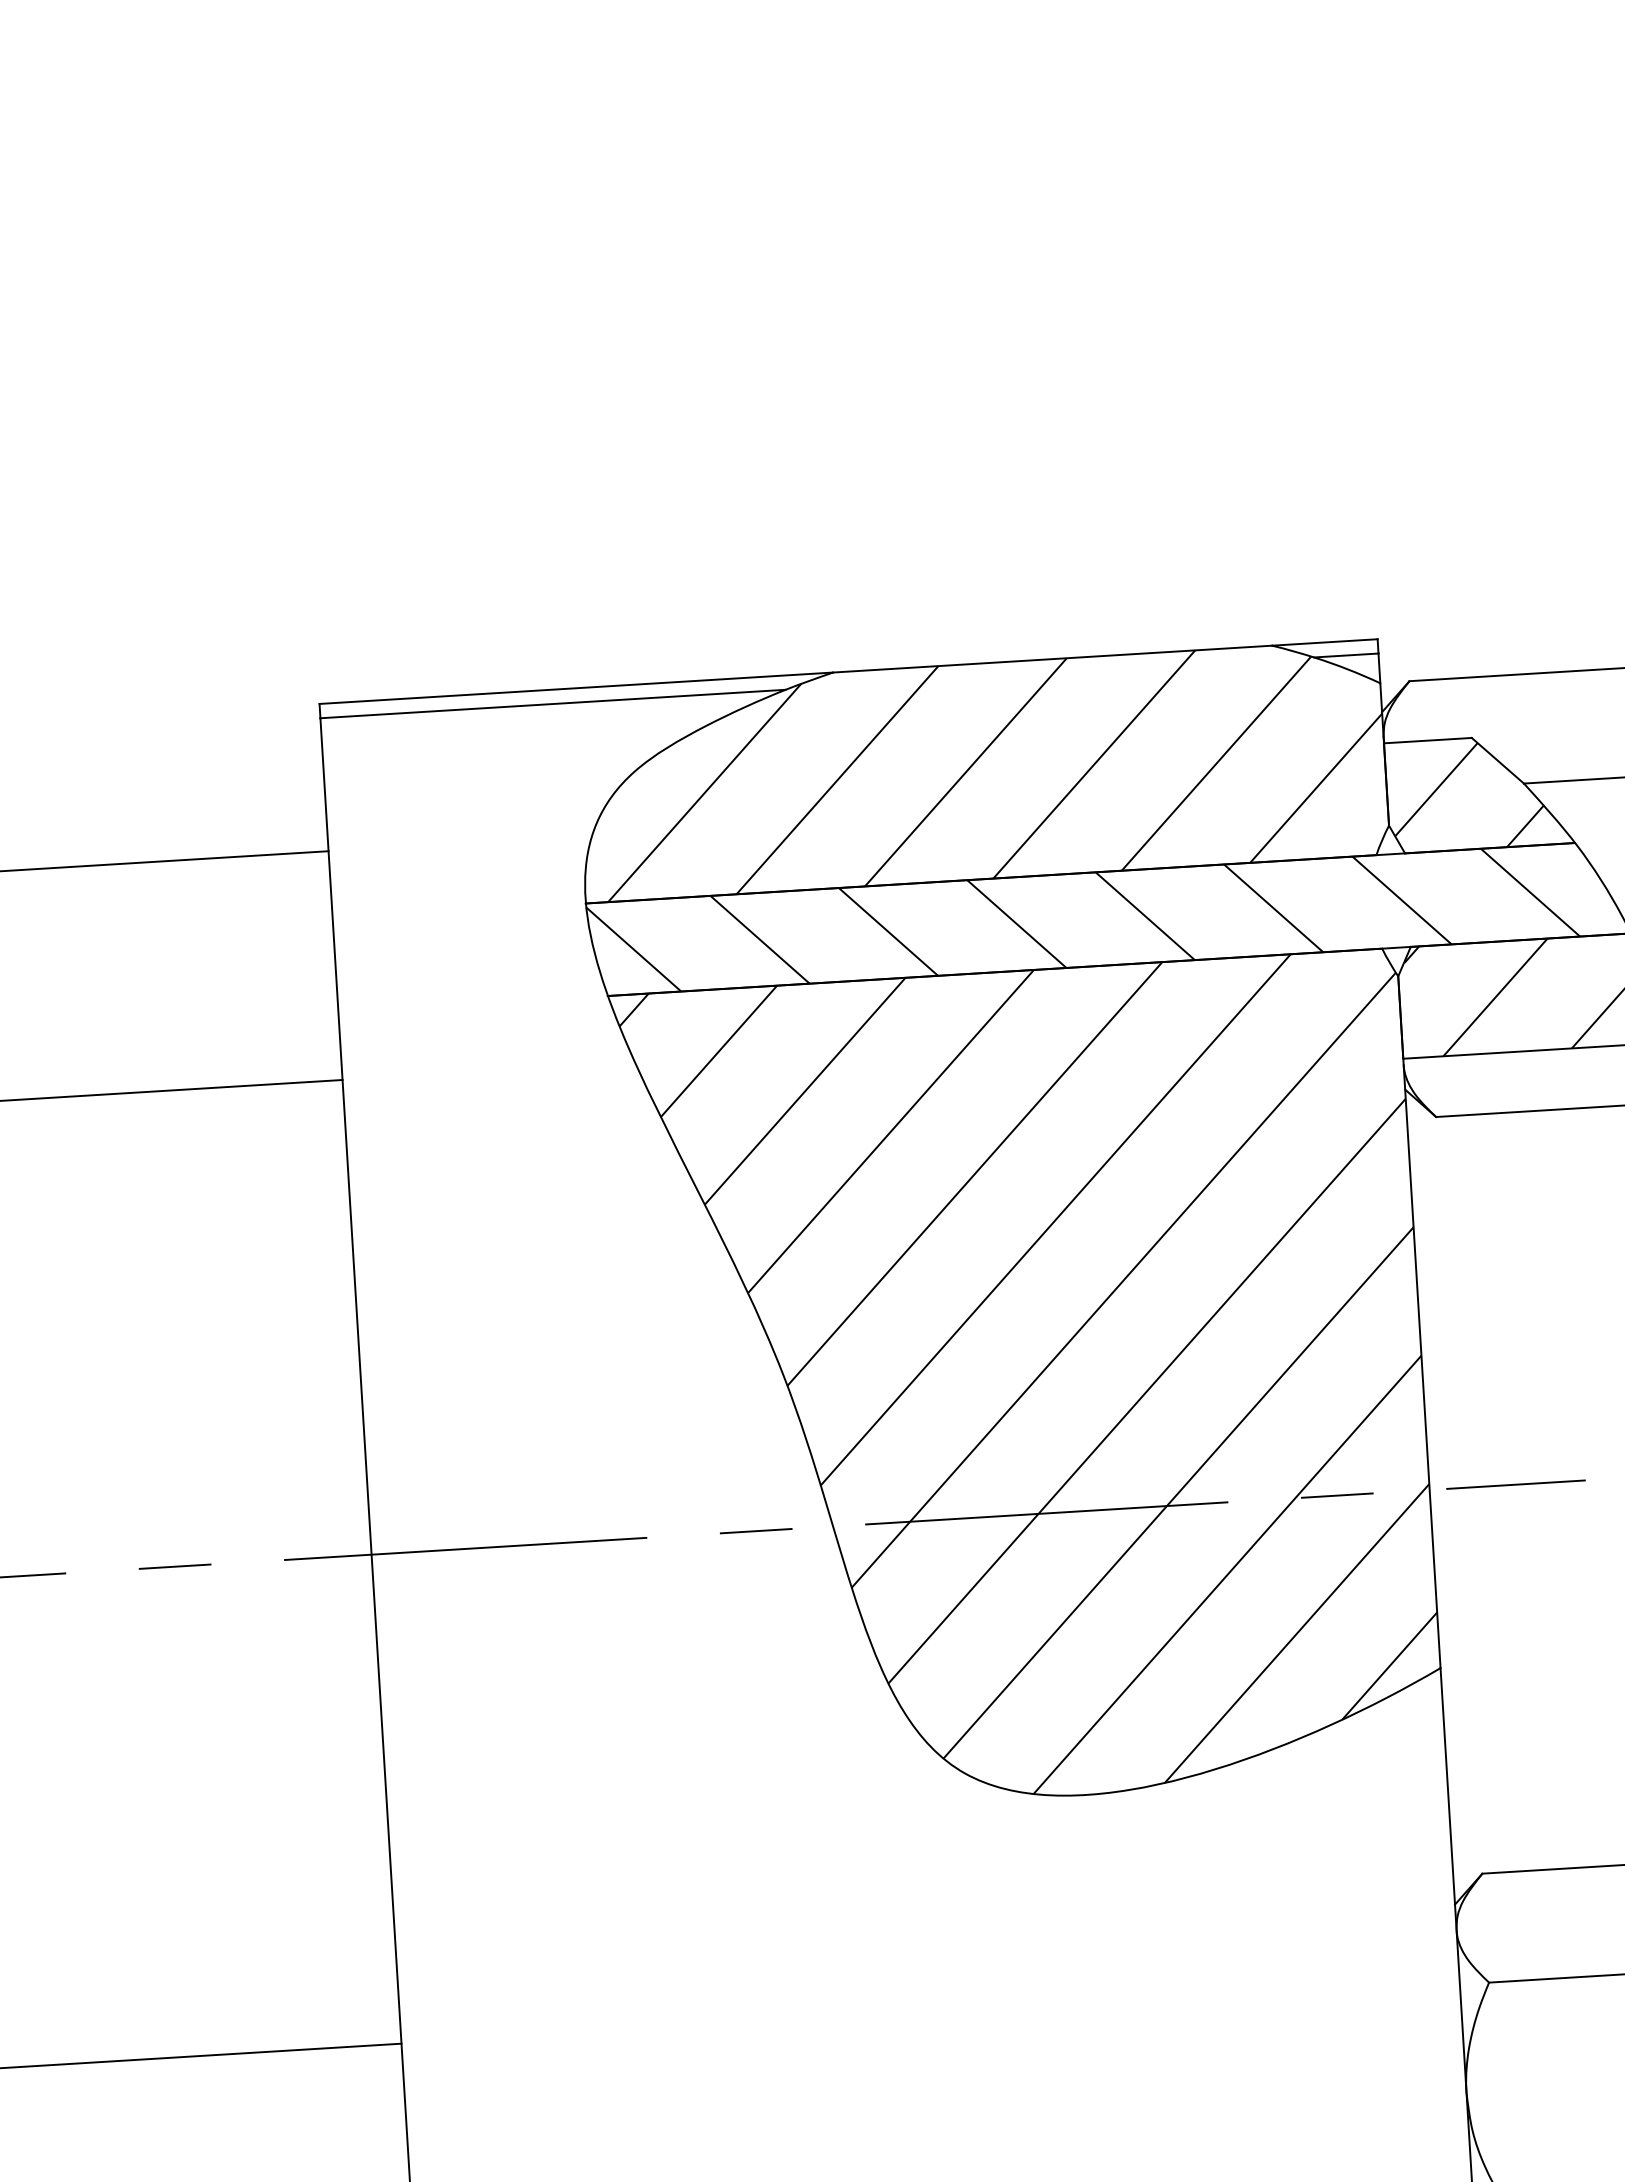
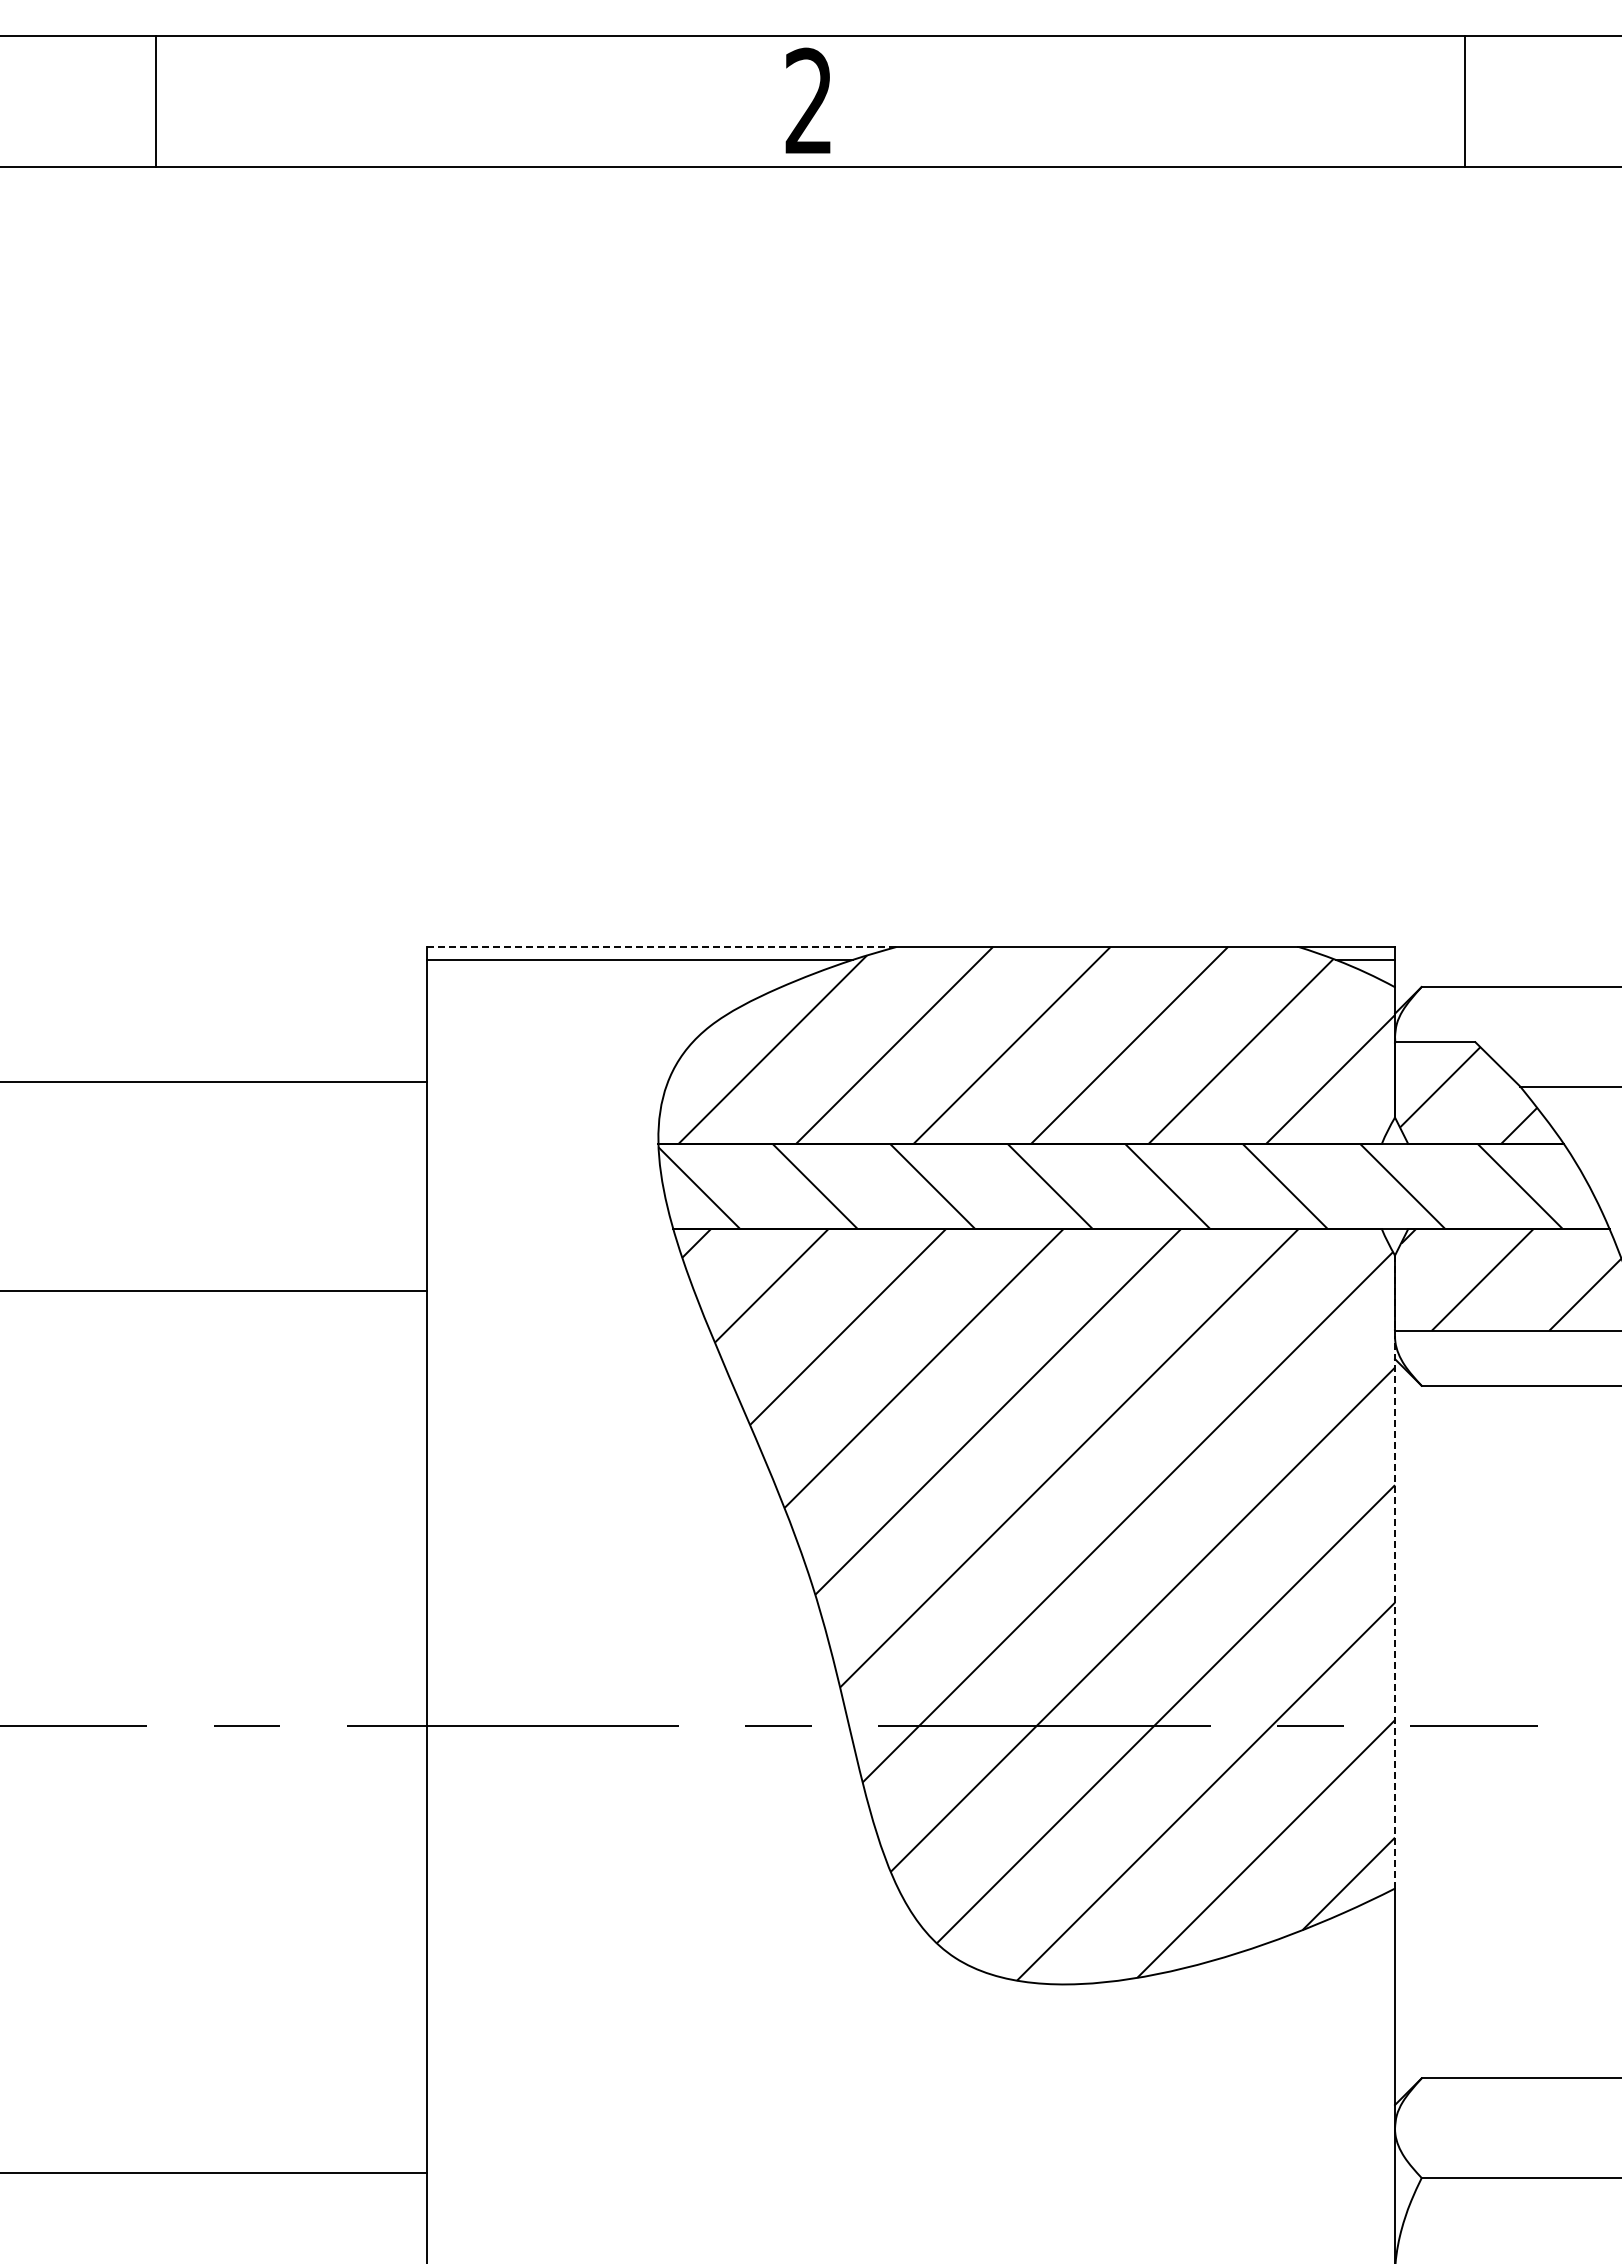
line: (577, 687) -> (662, 946), solid -> dashed
line: (1419, 1322) -> (1395, 1572), solid -> dashed

